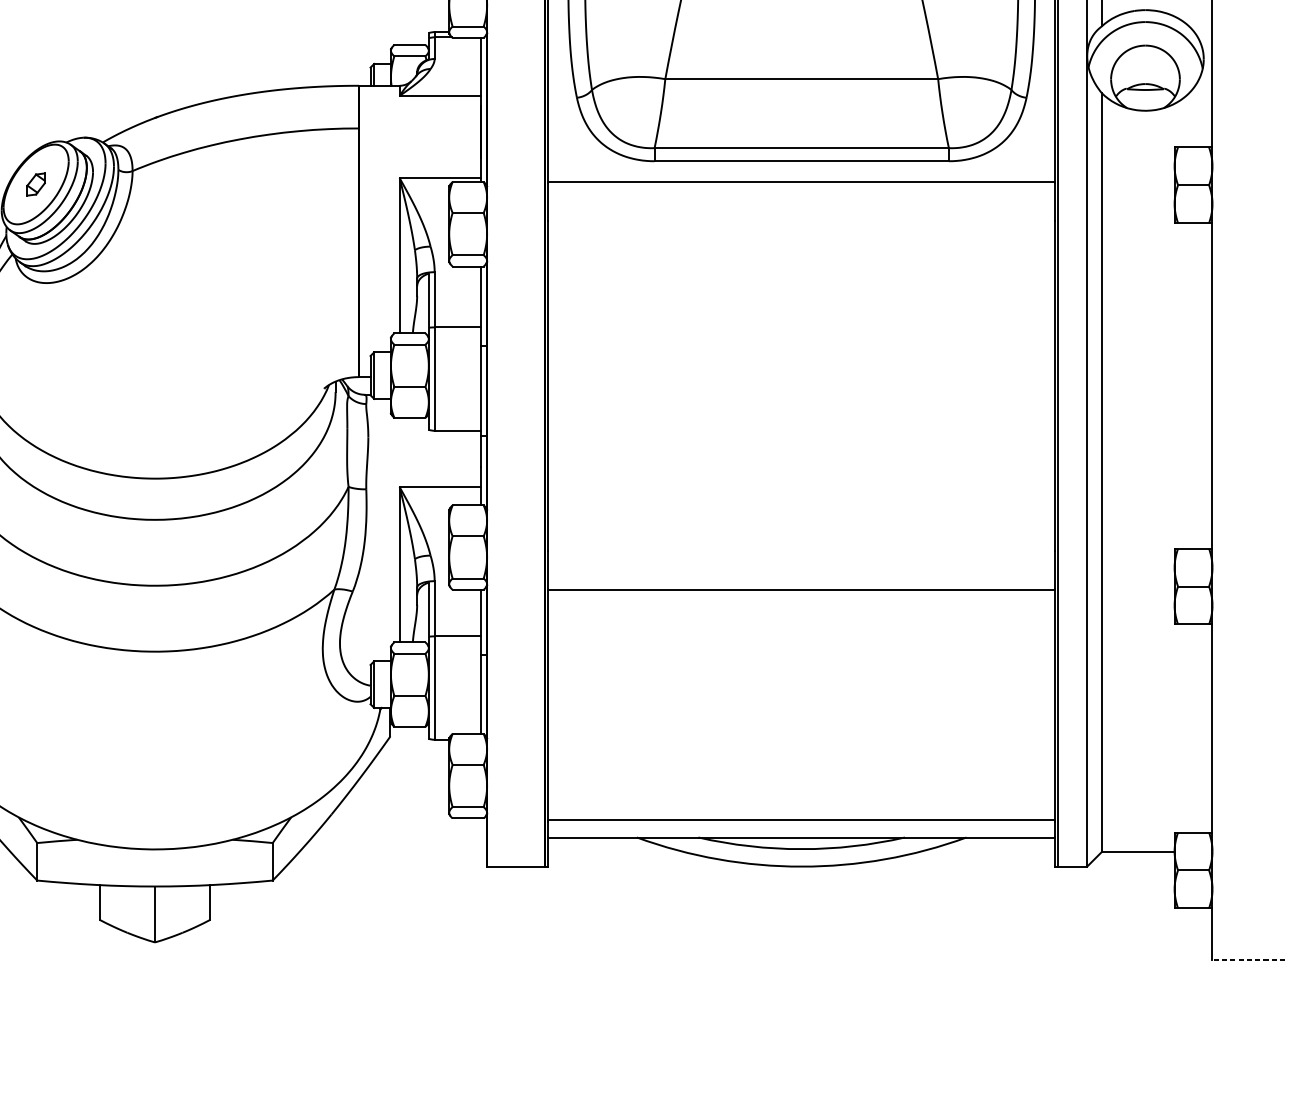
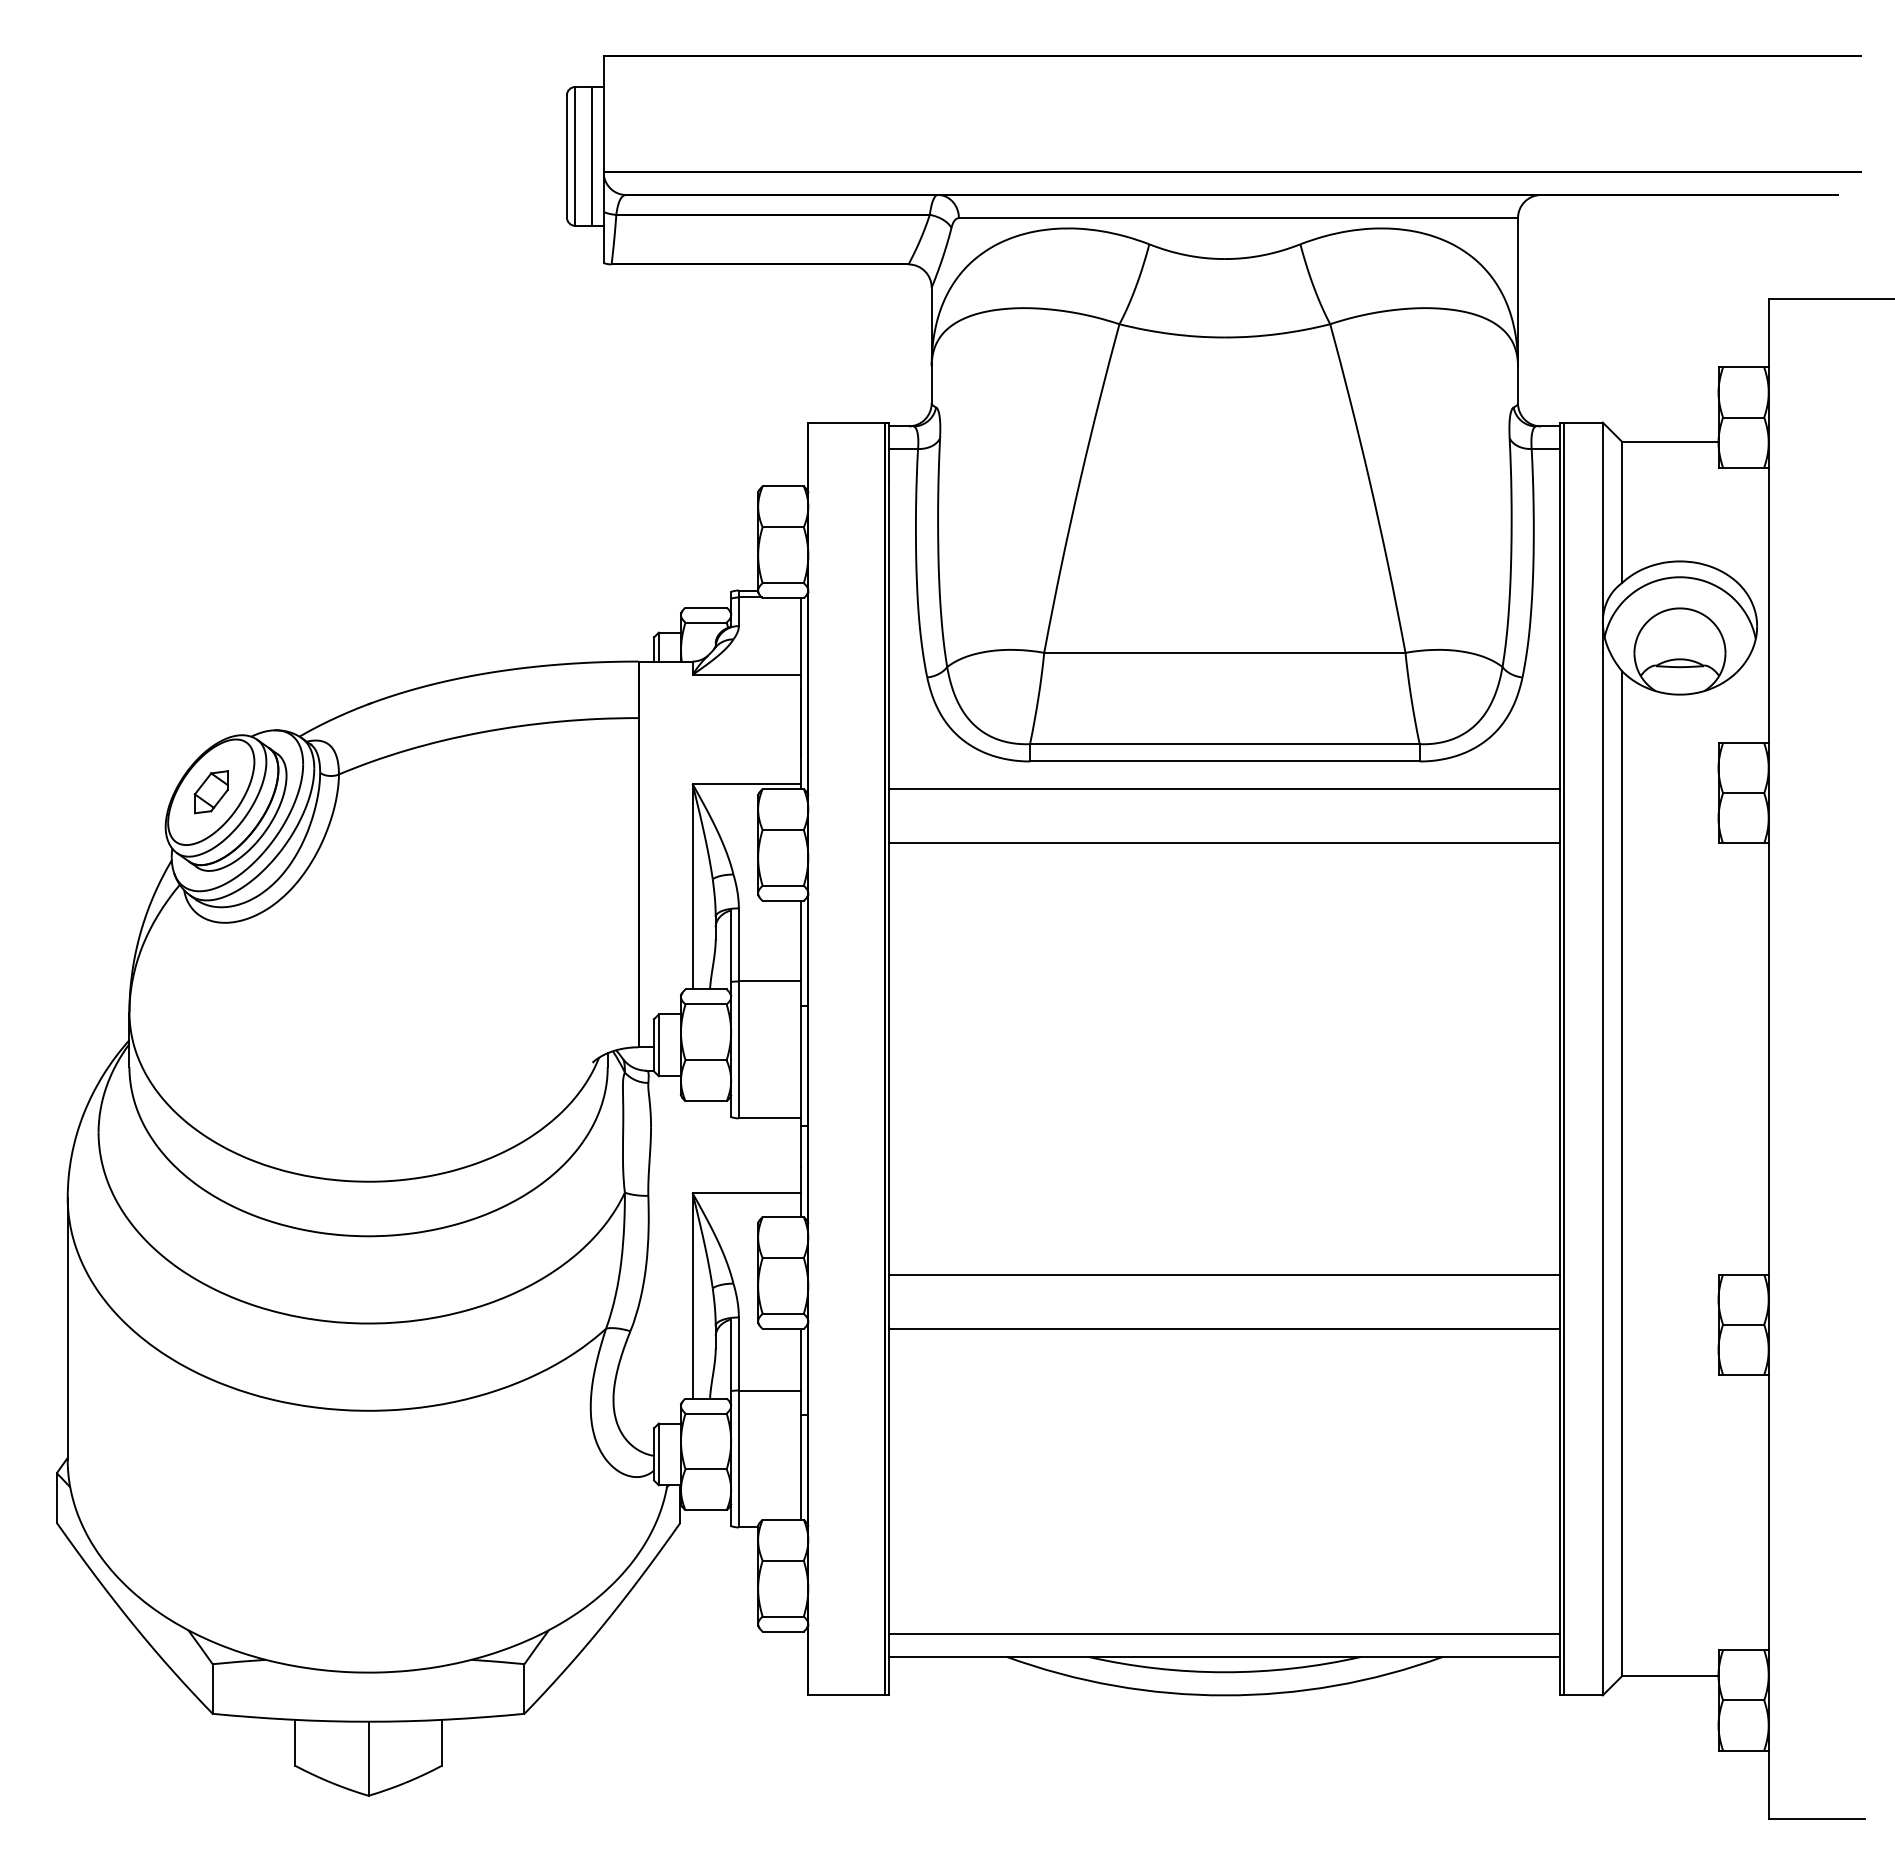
part: (35, 184) -> (210, 792), size x1.43
line: (801, 223) -> (1224, 843), added
line: (801, 548) -> (1224, 1274), added
line: (1248, 959) -> (1816, 1818), dashed -> solid

